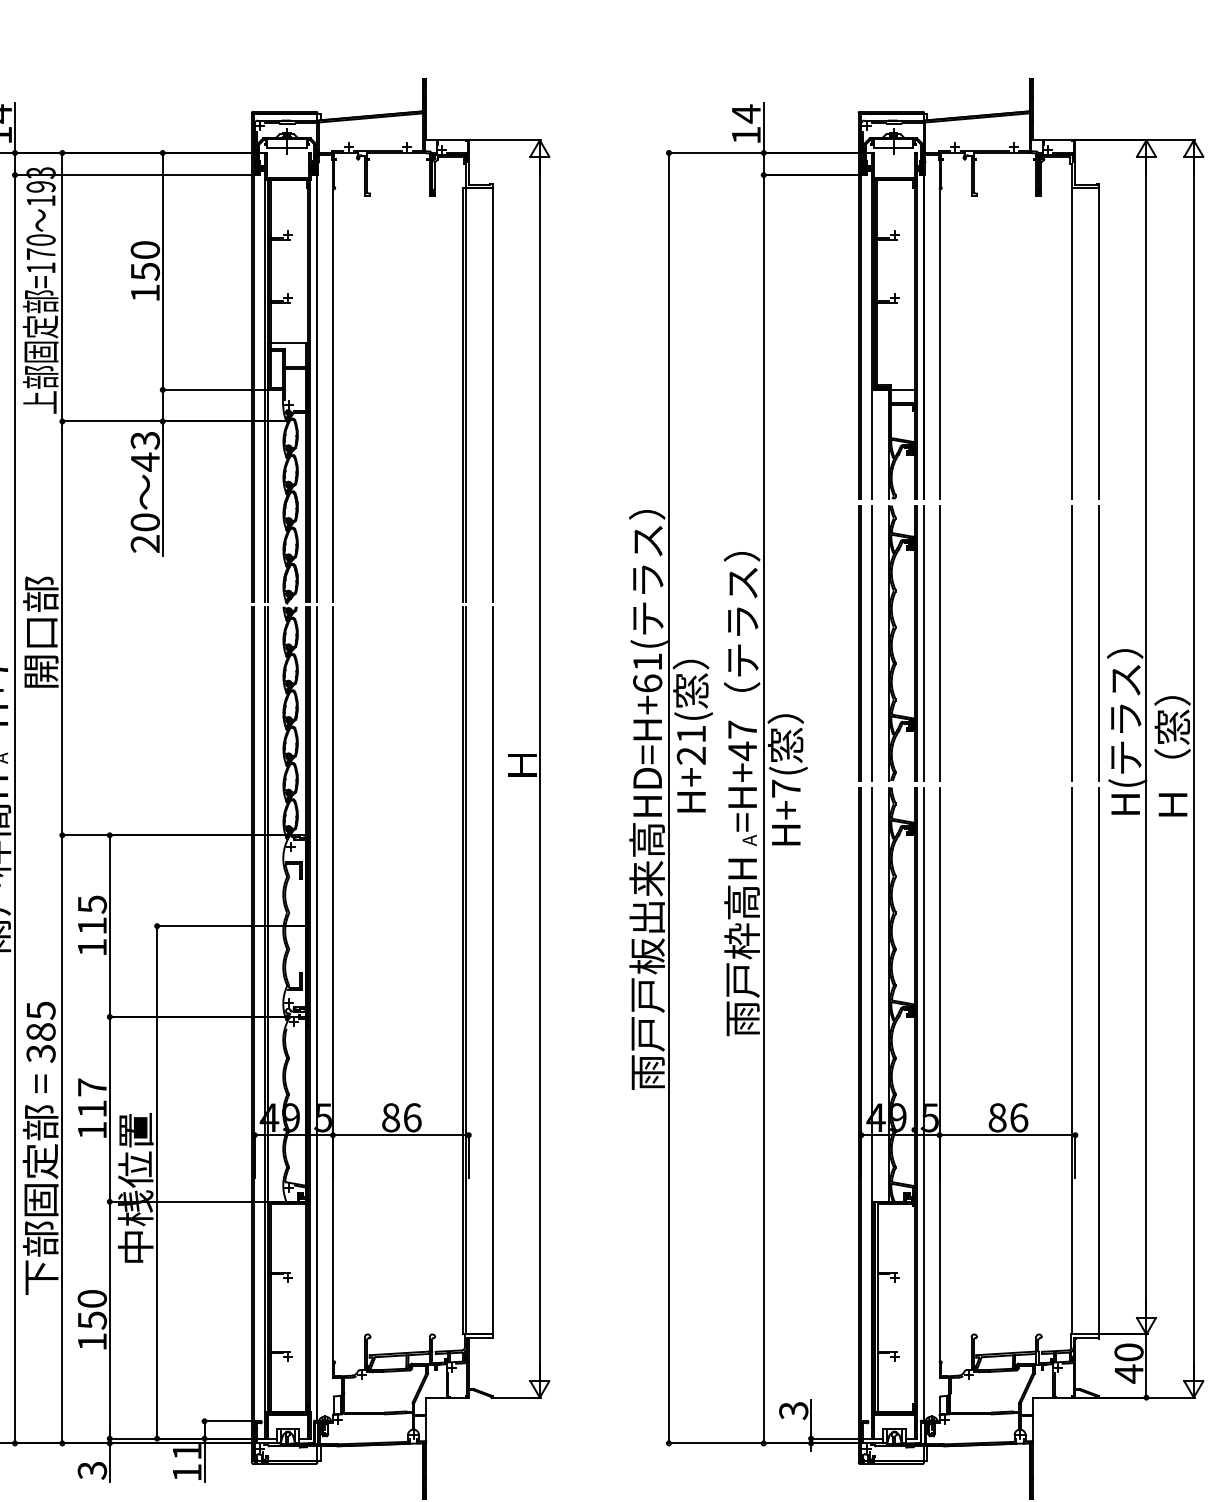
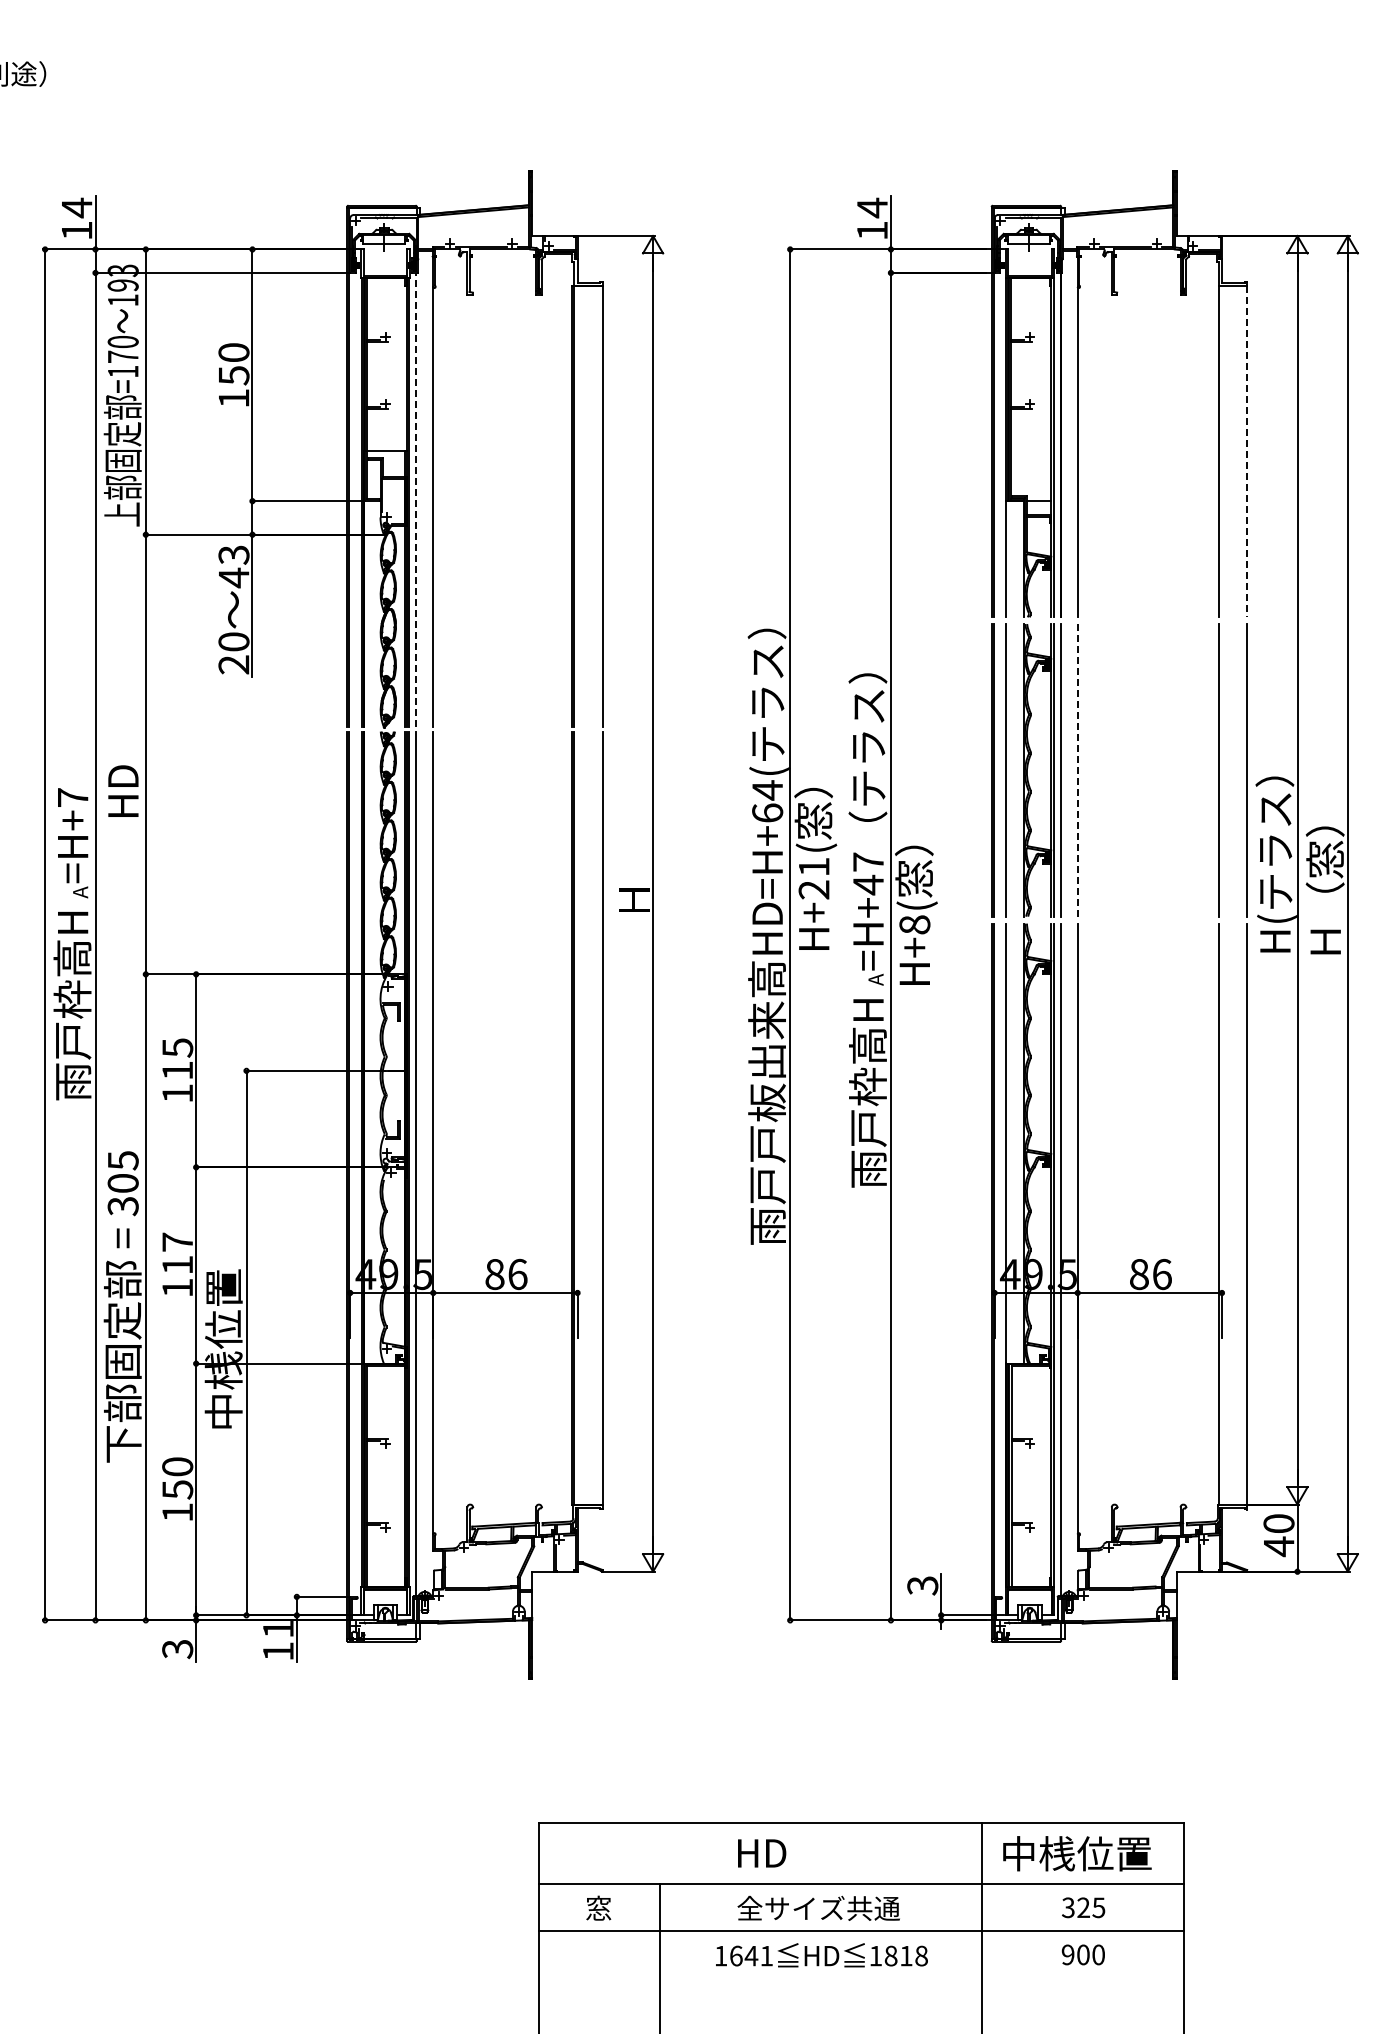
line: (1099, 344) -> (1247, 452), solid -> dashed
line: (317, 388) -> (416, 499), solid -> dashed
text: (40, 632) -> (122, 758), 開口部 -> HD
line: (939, 643) -> (1077, 770), solid -> dashed
text: (647, 662) -> (767, 790), HD=H+61( -> HD=H+64(
text: (785, 788) -> (914, 924), H+7( -> H+8(
text: (41, 1031) -> (123, 1182), 385 -> 305

